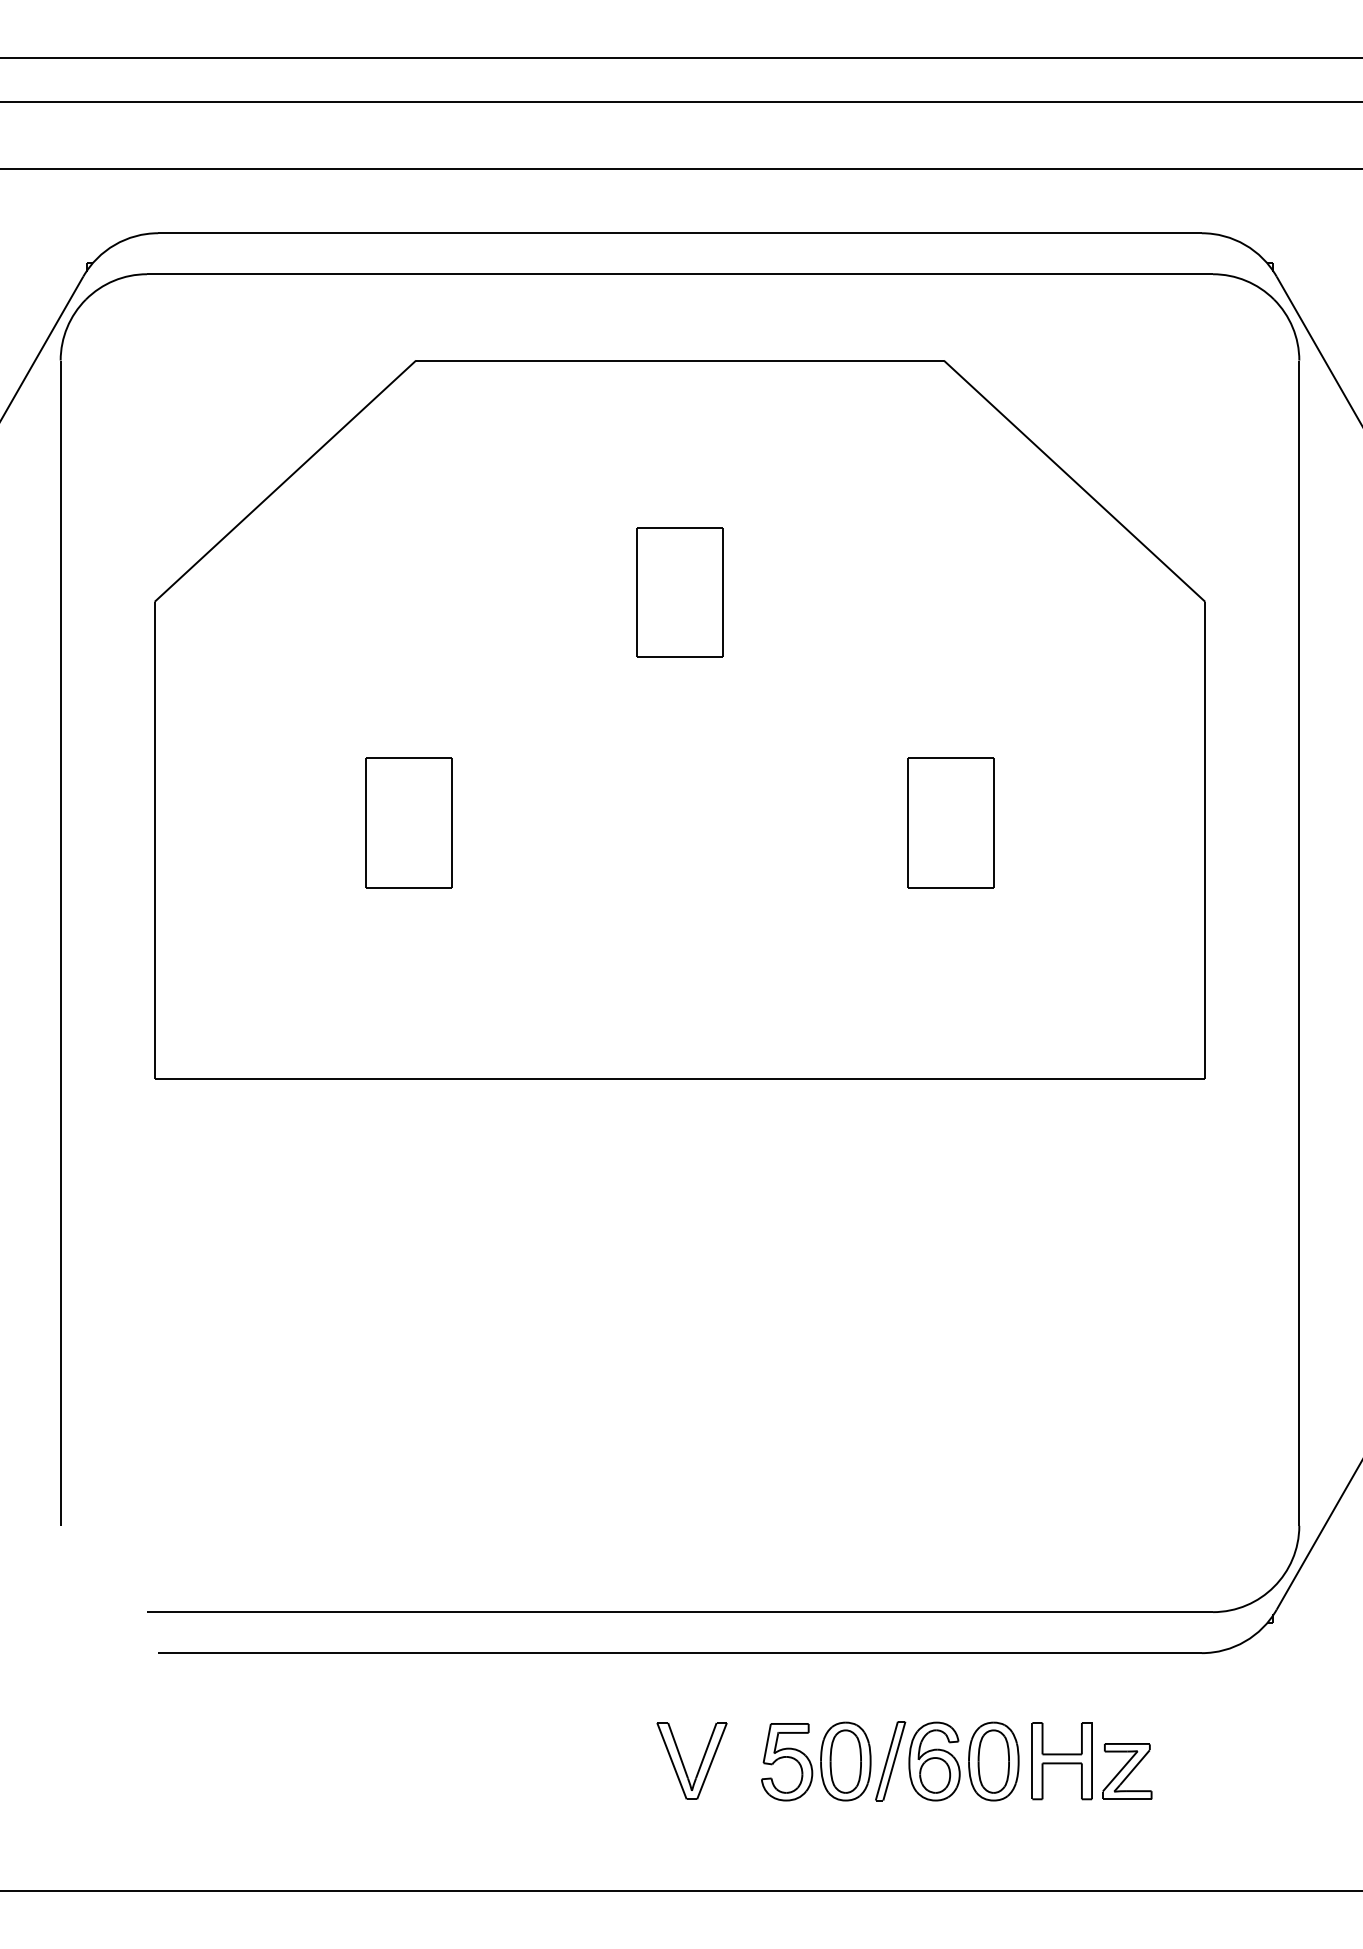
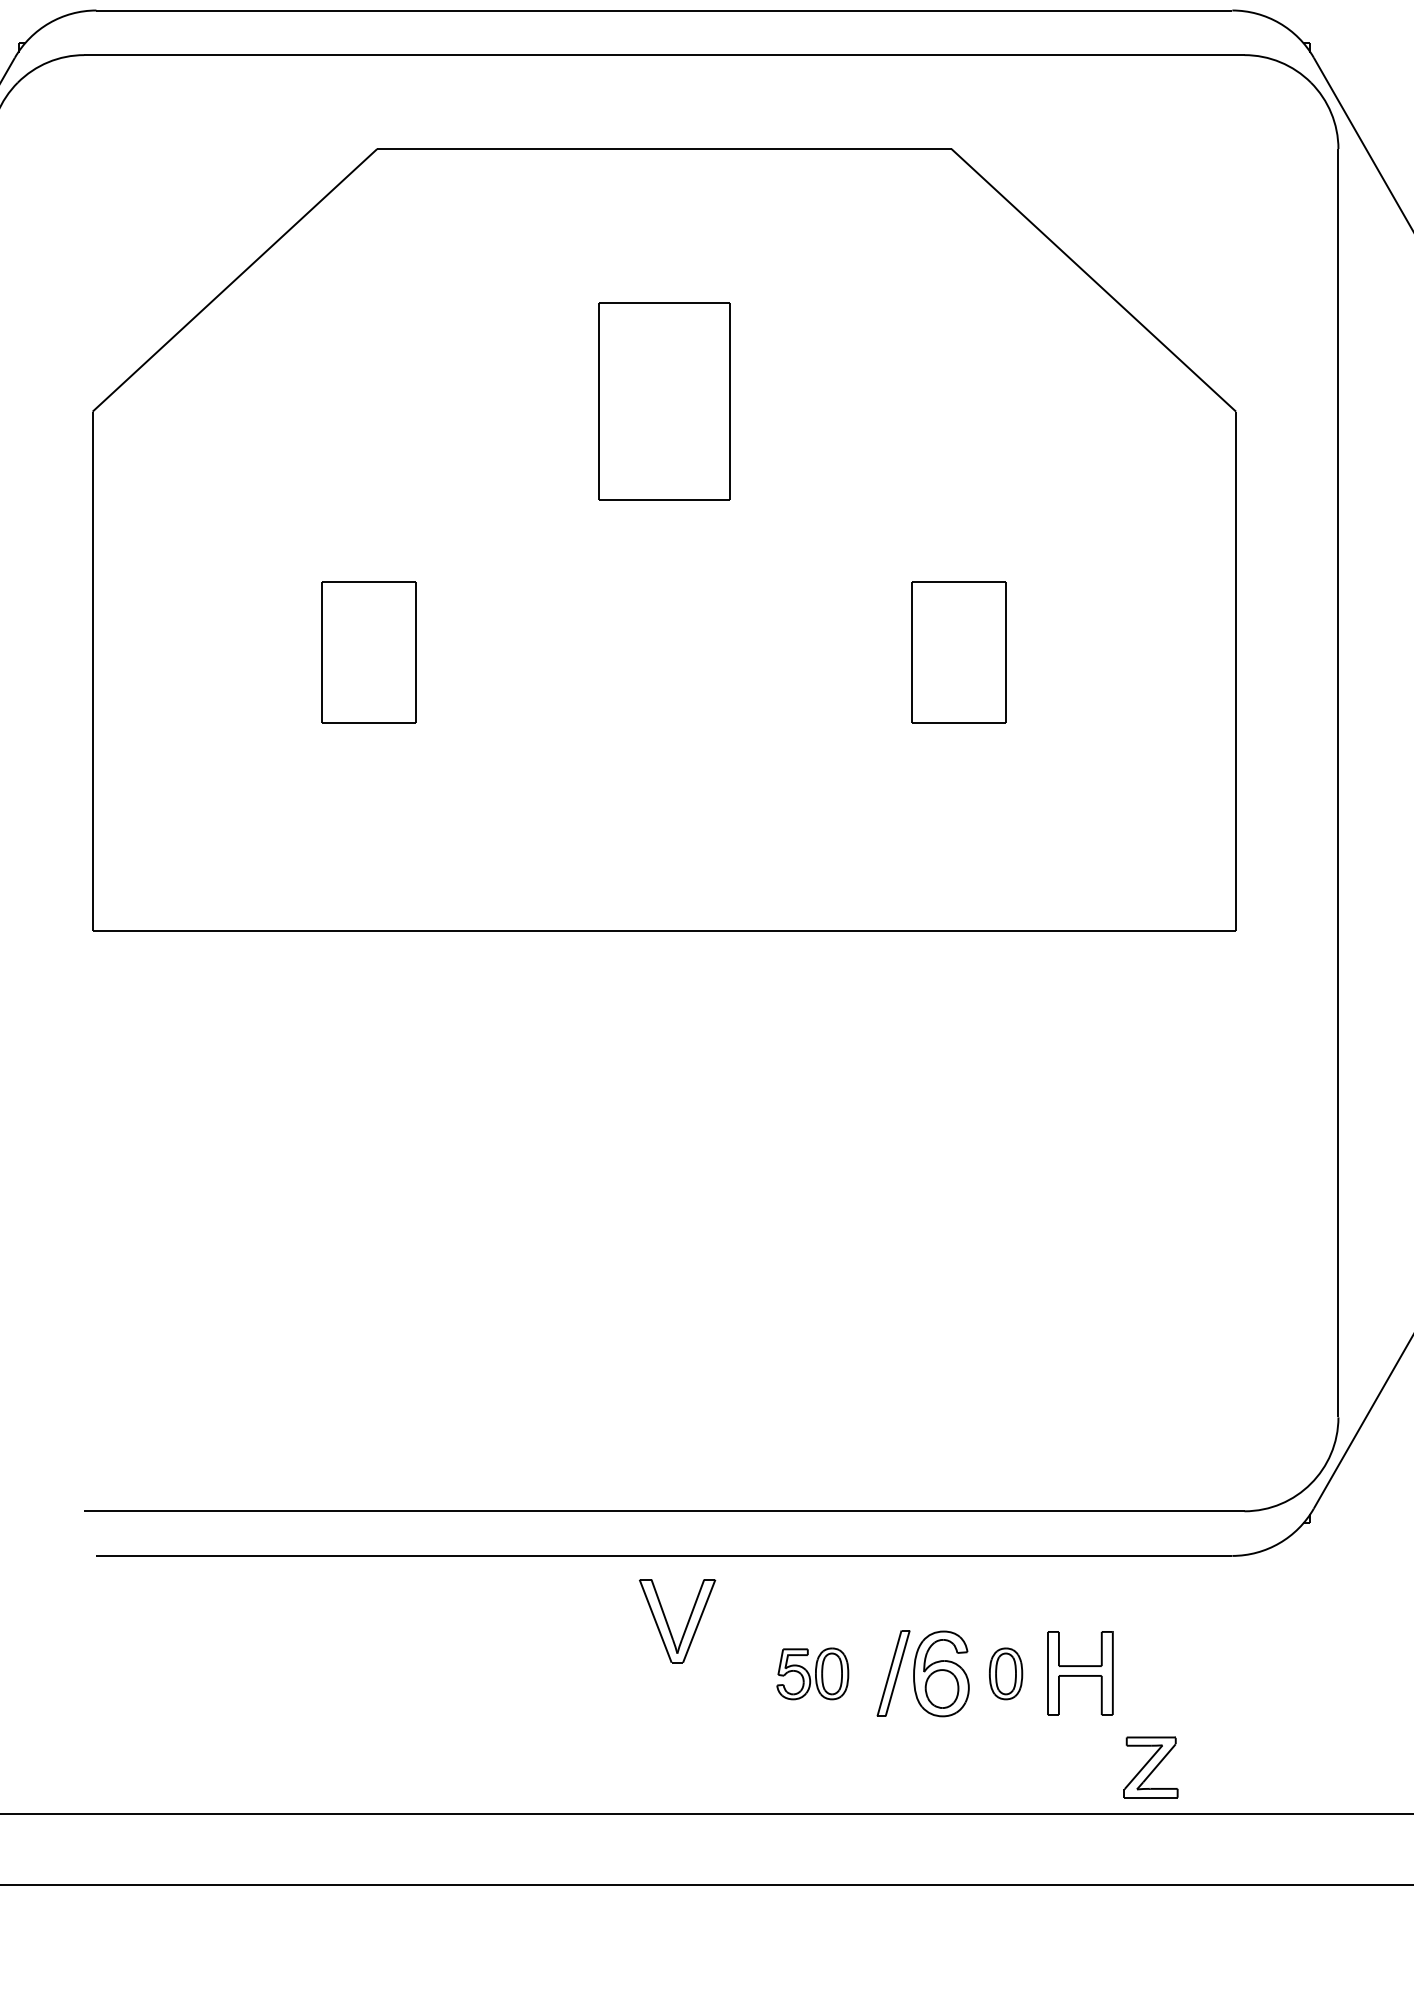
part: (679, 592) -> (663, 401), size x1.4
part: (816, 1761) -> (812, 1673), size x0.6
part: (993, 1761) -> (1005, 1673), size x0.6
part: (683, 1762) -> (668, 1622), moved
part: (1127, 1771) -> (1151, 1767), moved

